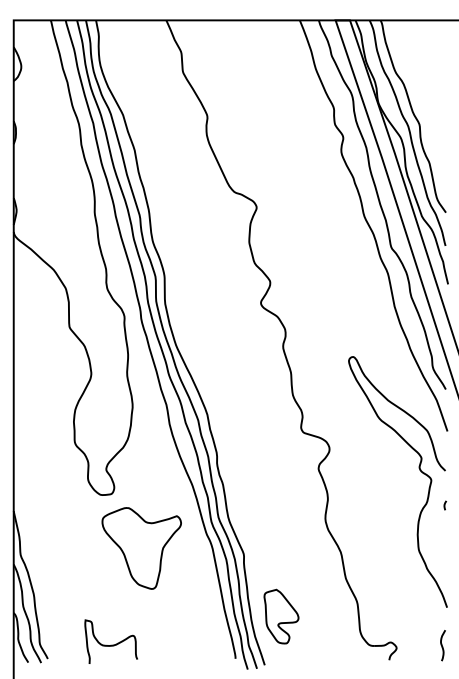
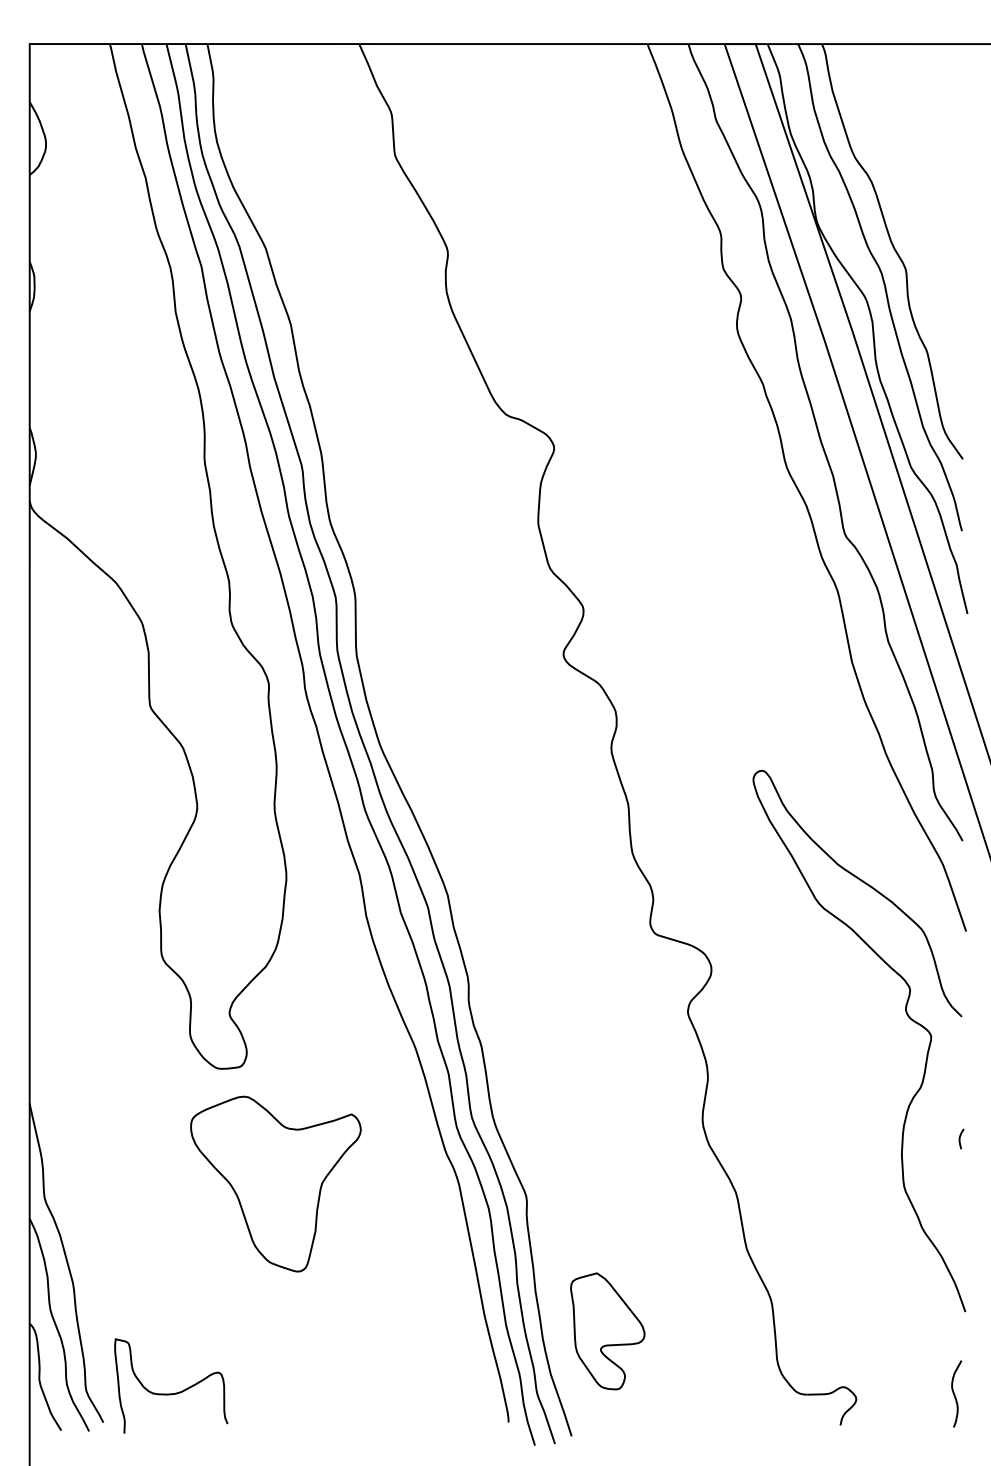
curve: (444, 505) -> (959, 1138), moved
part: (141, 548) -> (275, 1184), moved
curve: (111, 644) -> (171, 1391), moved

